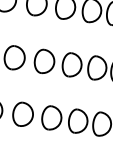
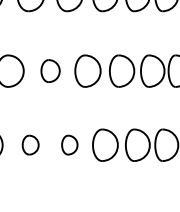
part: (44, 61) -> (50, 70), size x0.7
part: (22, 113) -> (30, 144), size x0.6
part: (51, 117) -> (69, 144), size x0.6

